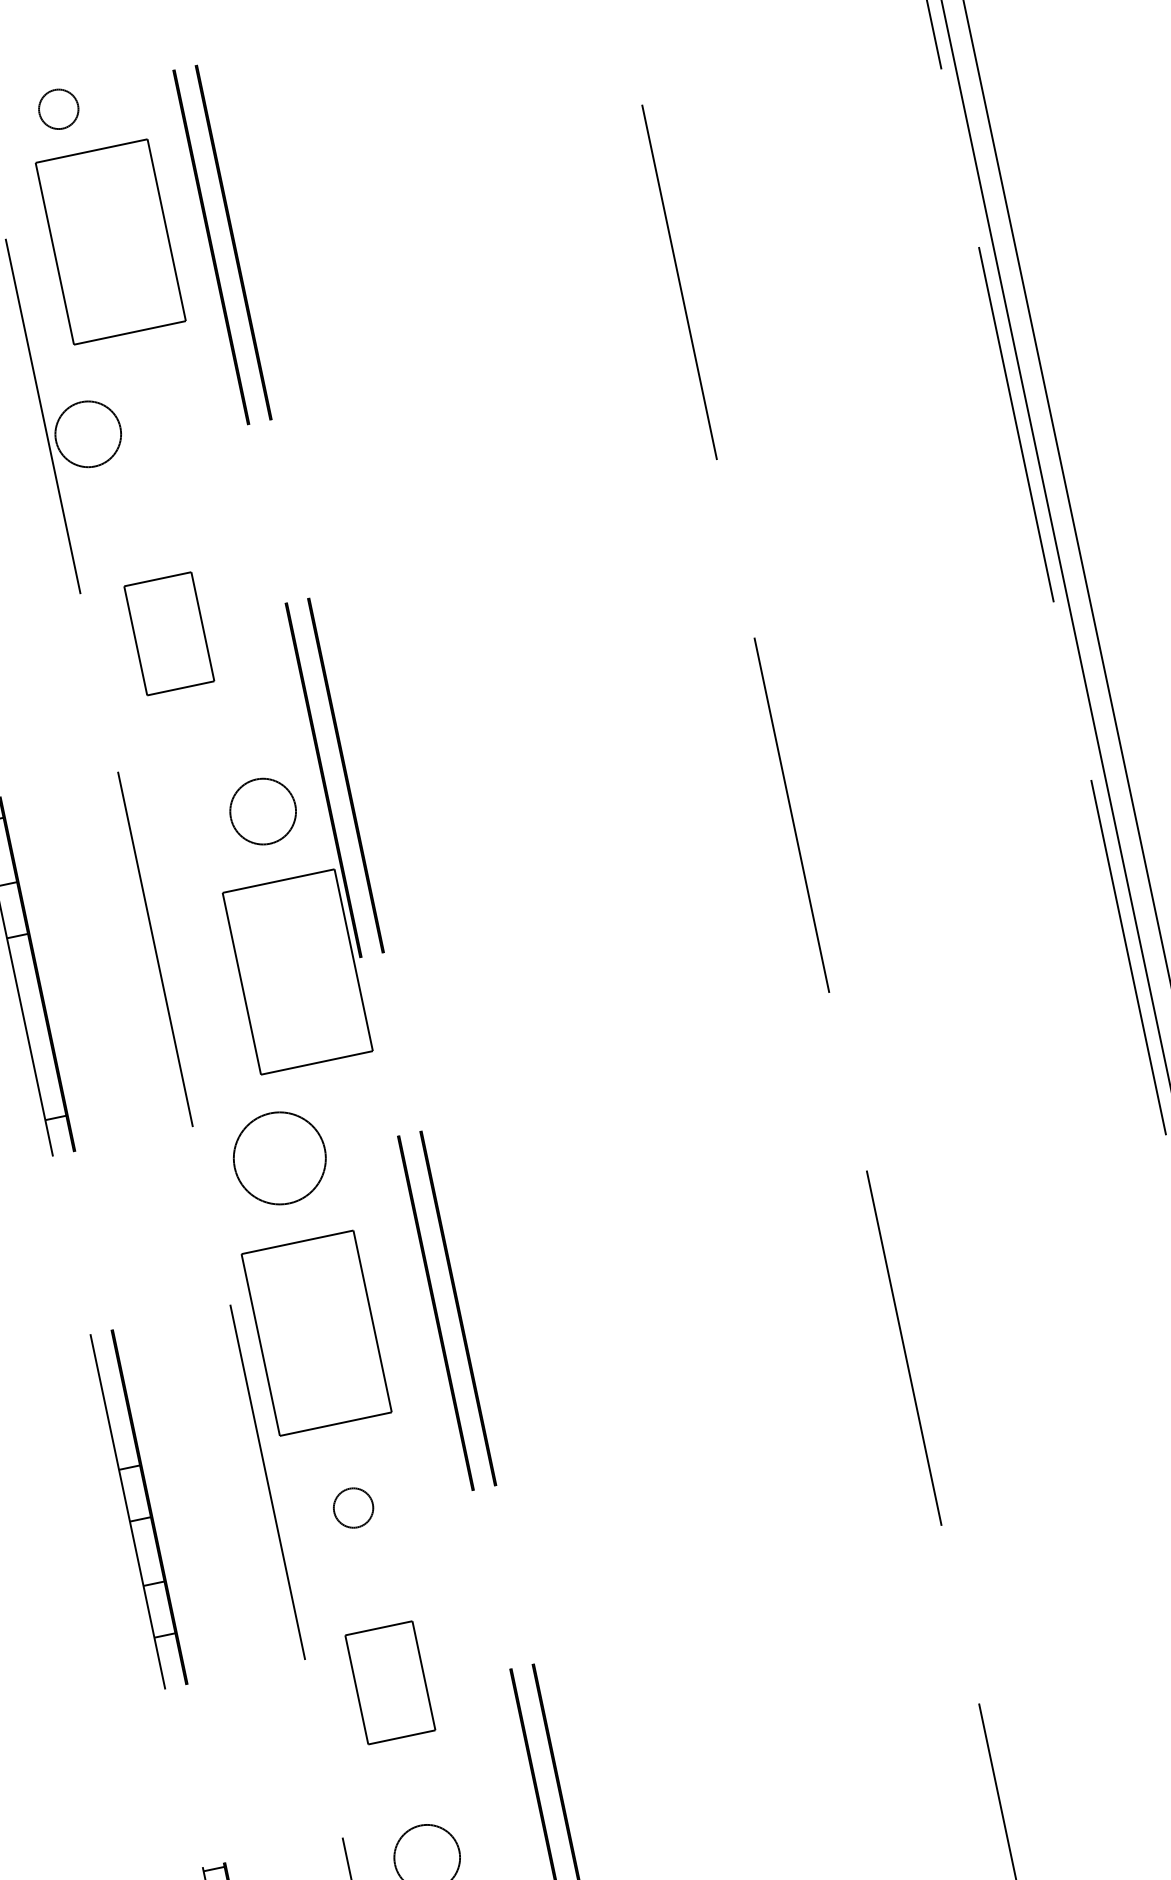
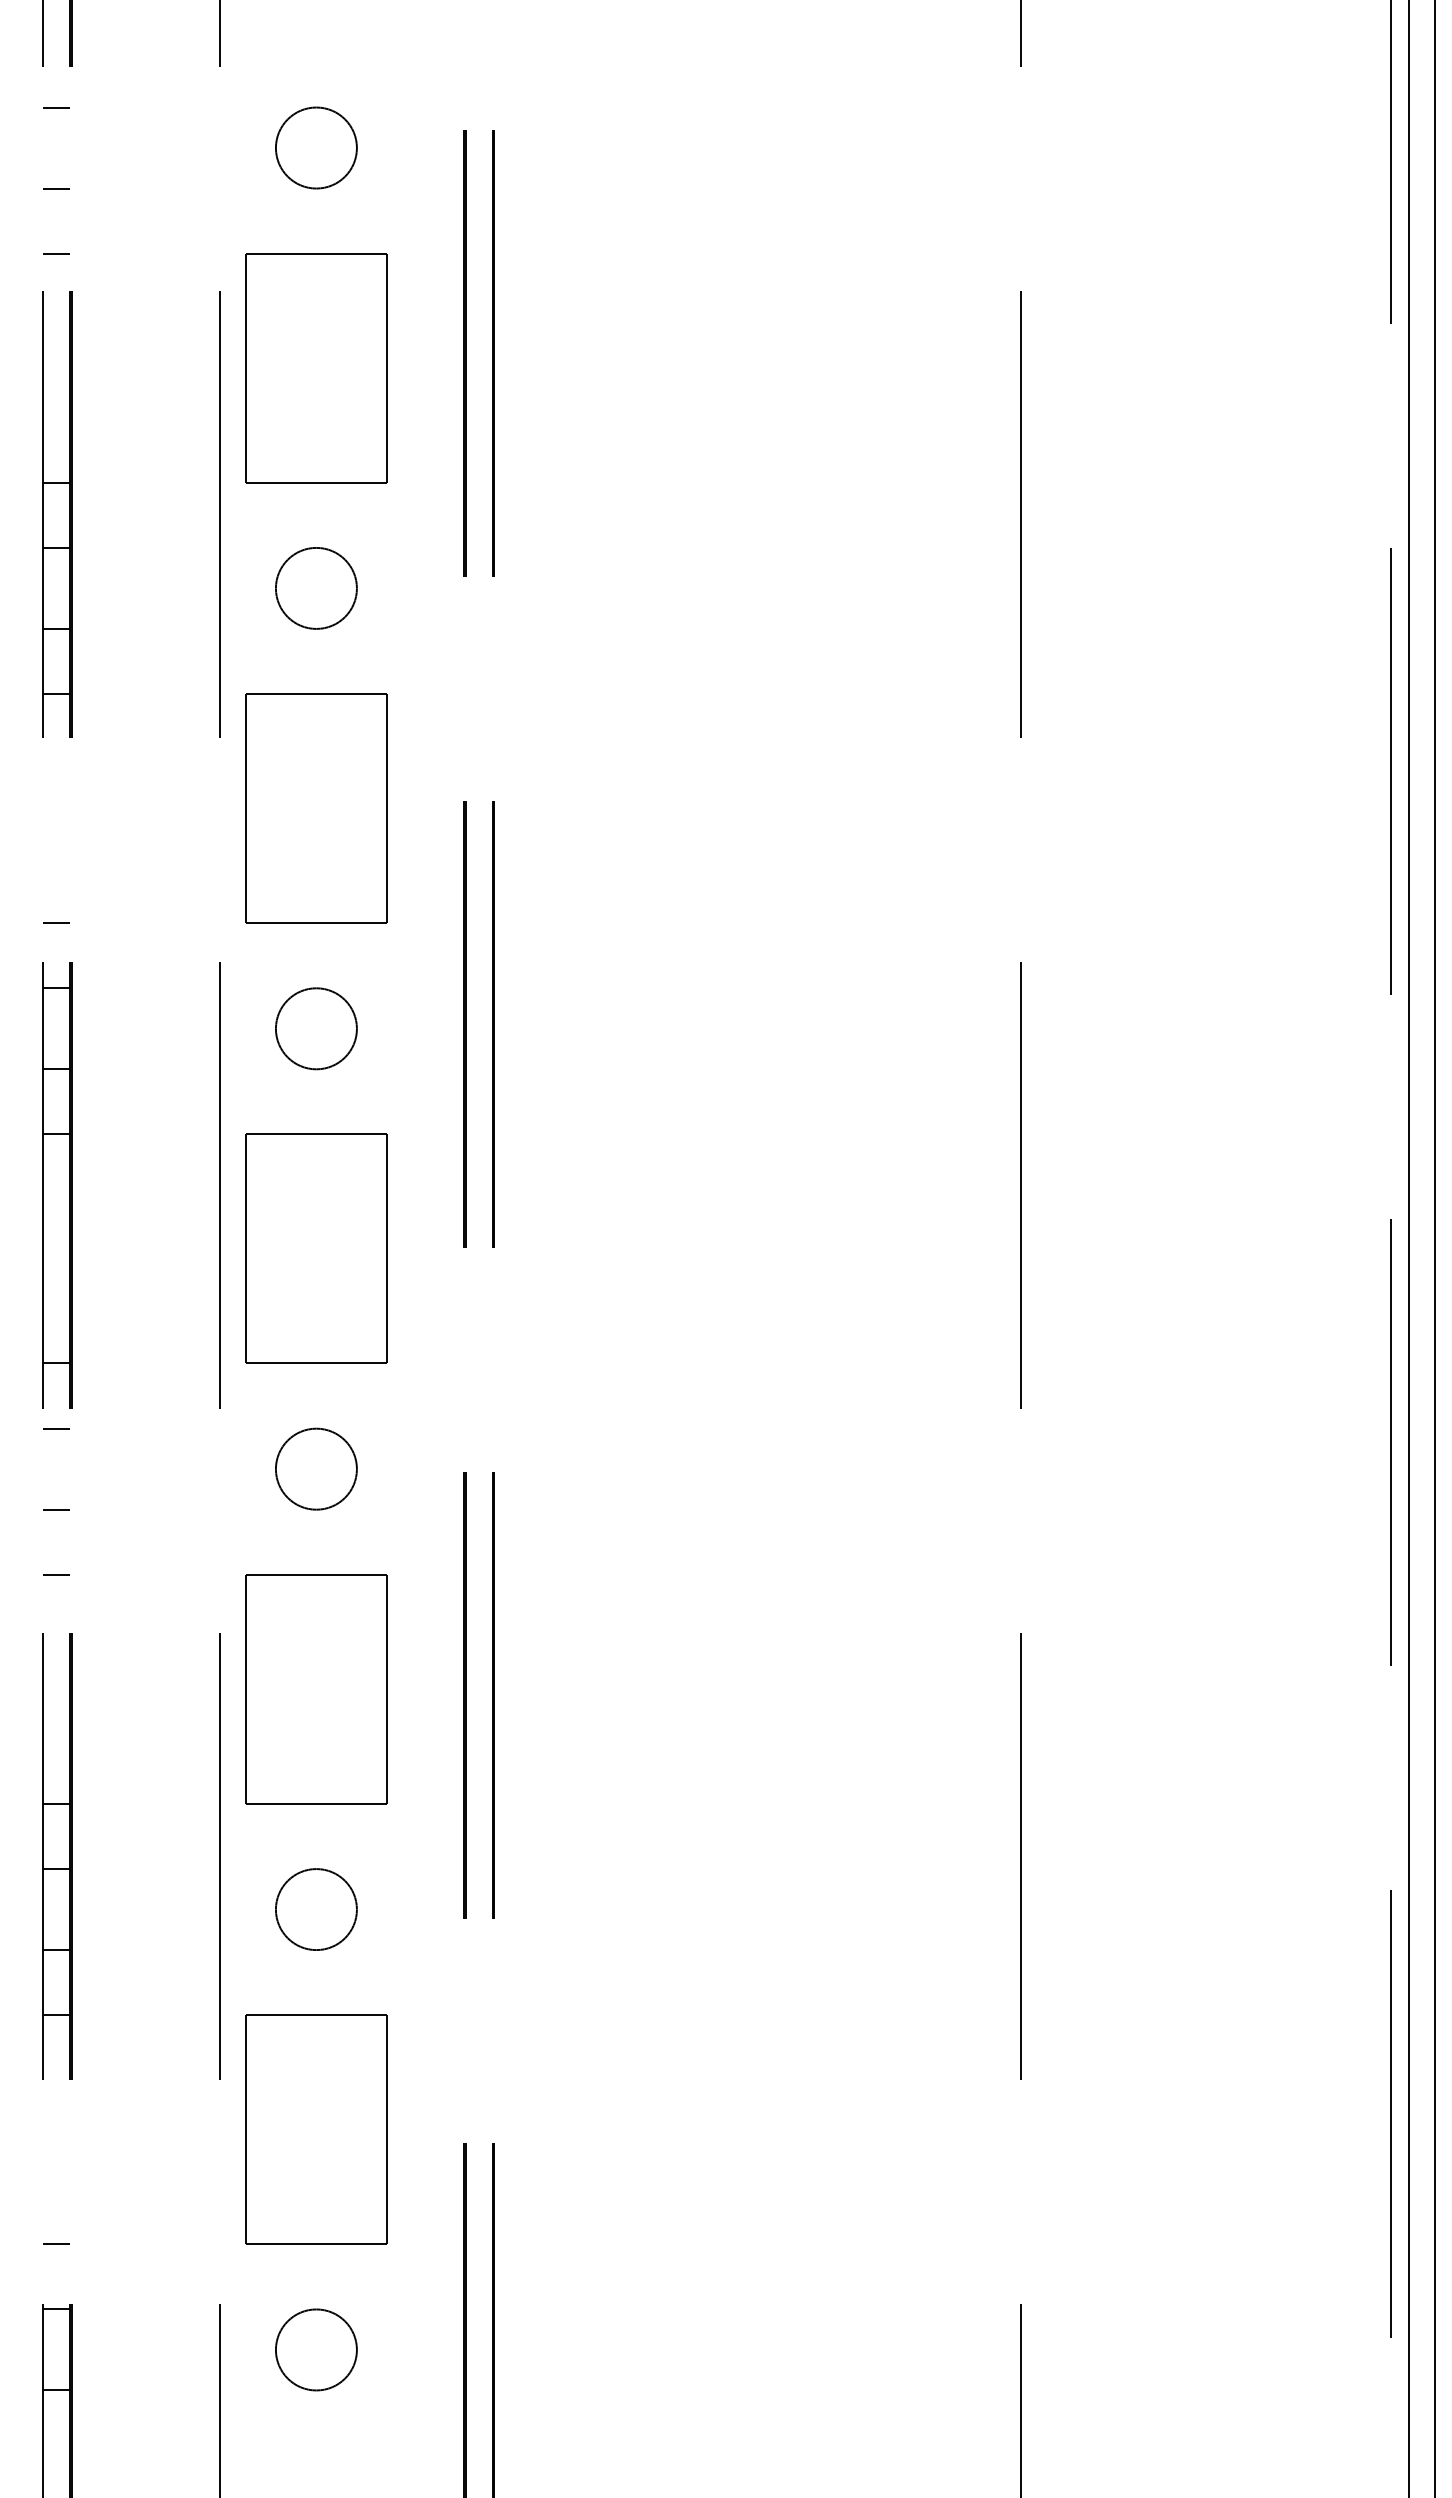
circle: (57, 109) -> (315, 147), size x1.67
part: (110, 242) -> (316, 368), moved
circle: (88, 434) -> (316, 588), moved
part: (169, 633) -> (316, 808), size x1.67
circle: (263, 811) -> (316, 1028), moved
part: (297, 971) -> (316, 1248), moved
circle: (278, 1158) -> (315, 1468), size x0.71
line: (66, 1169) -> (56, 1428), added
line: (80, 1233) -> (56, 1509), added
line: (91, 1285) -> (56, 1574), added
circle: (353, 1508) -> (316, 1909), size x1.67
part: (390, 1682) -> (316, 2129), size x1.67
line: (203, 1817) -> (56, 2244), added

